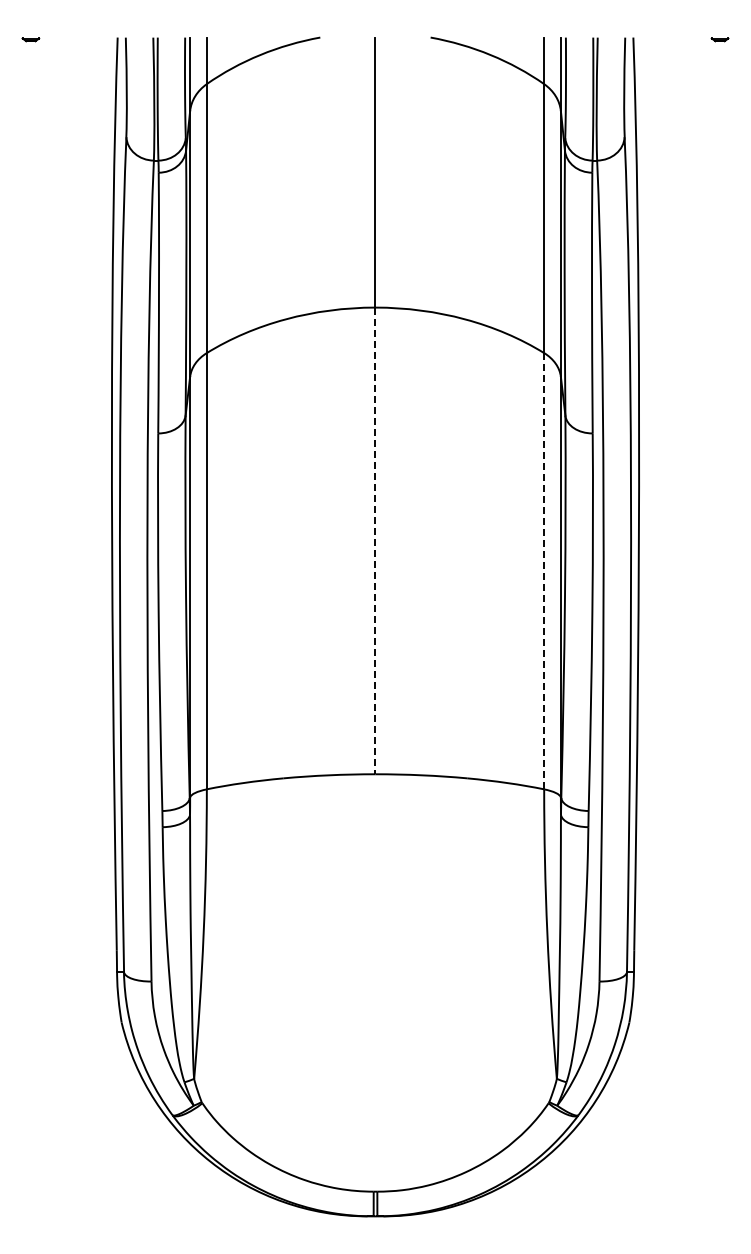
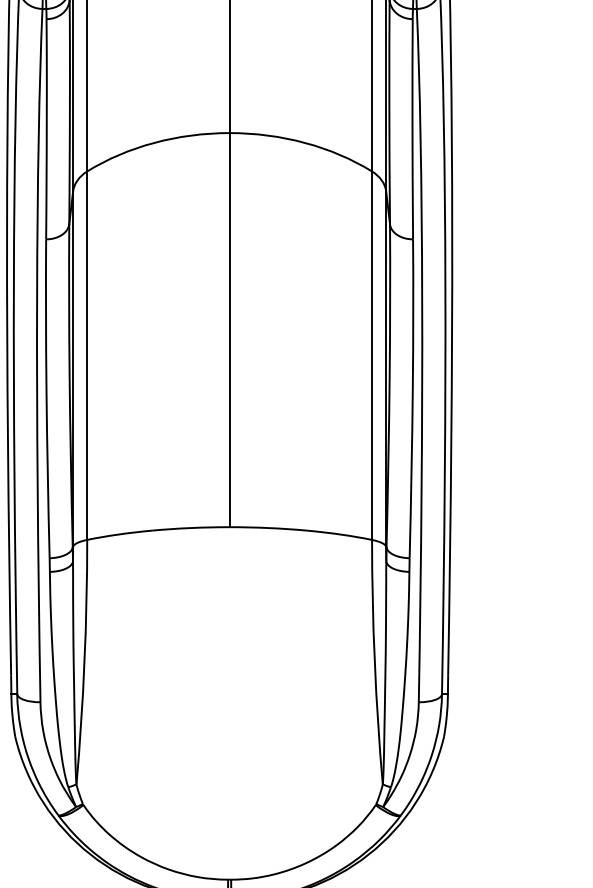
line: (375, 541) -> (229, 330), dashed -> solid
line: (544, 571) -> (372, 355), dashed -> solid

